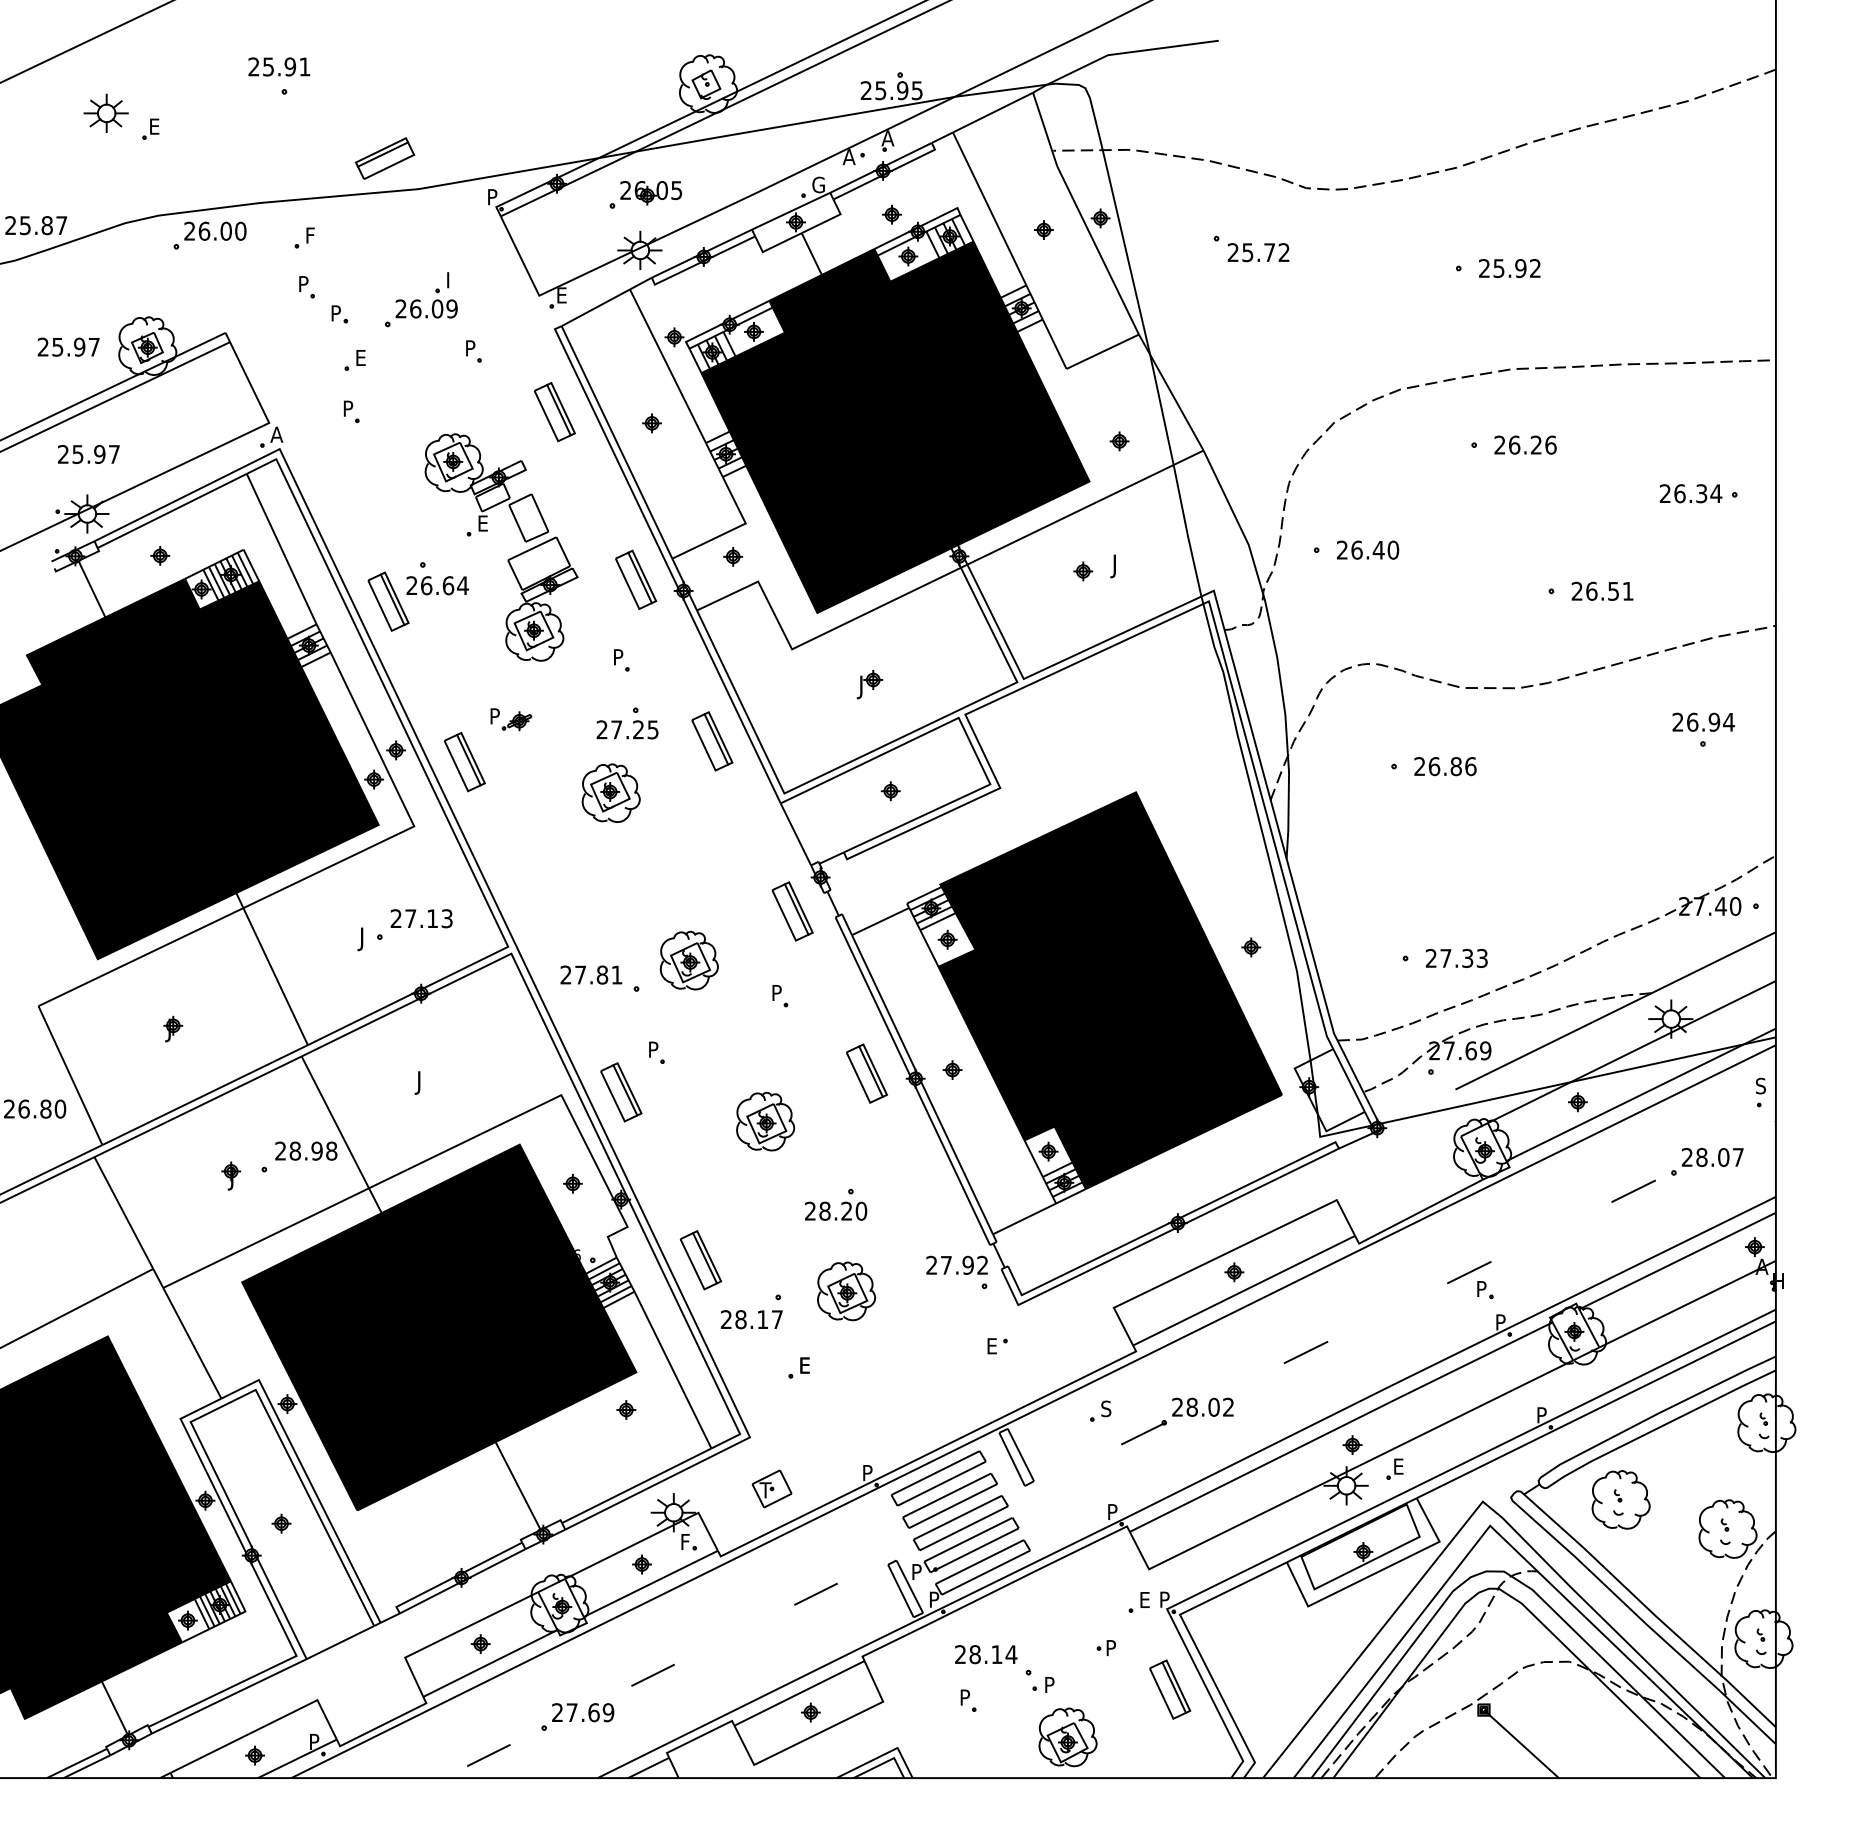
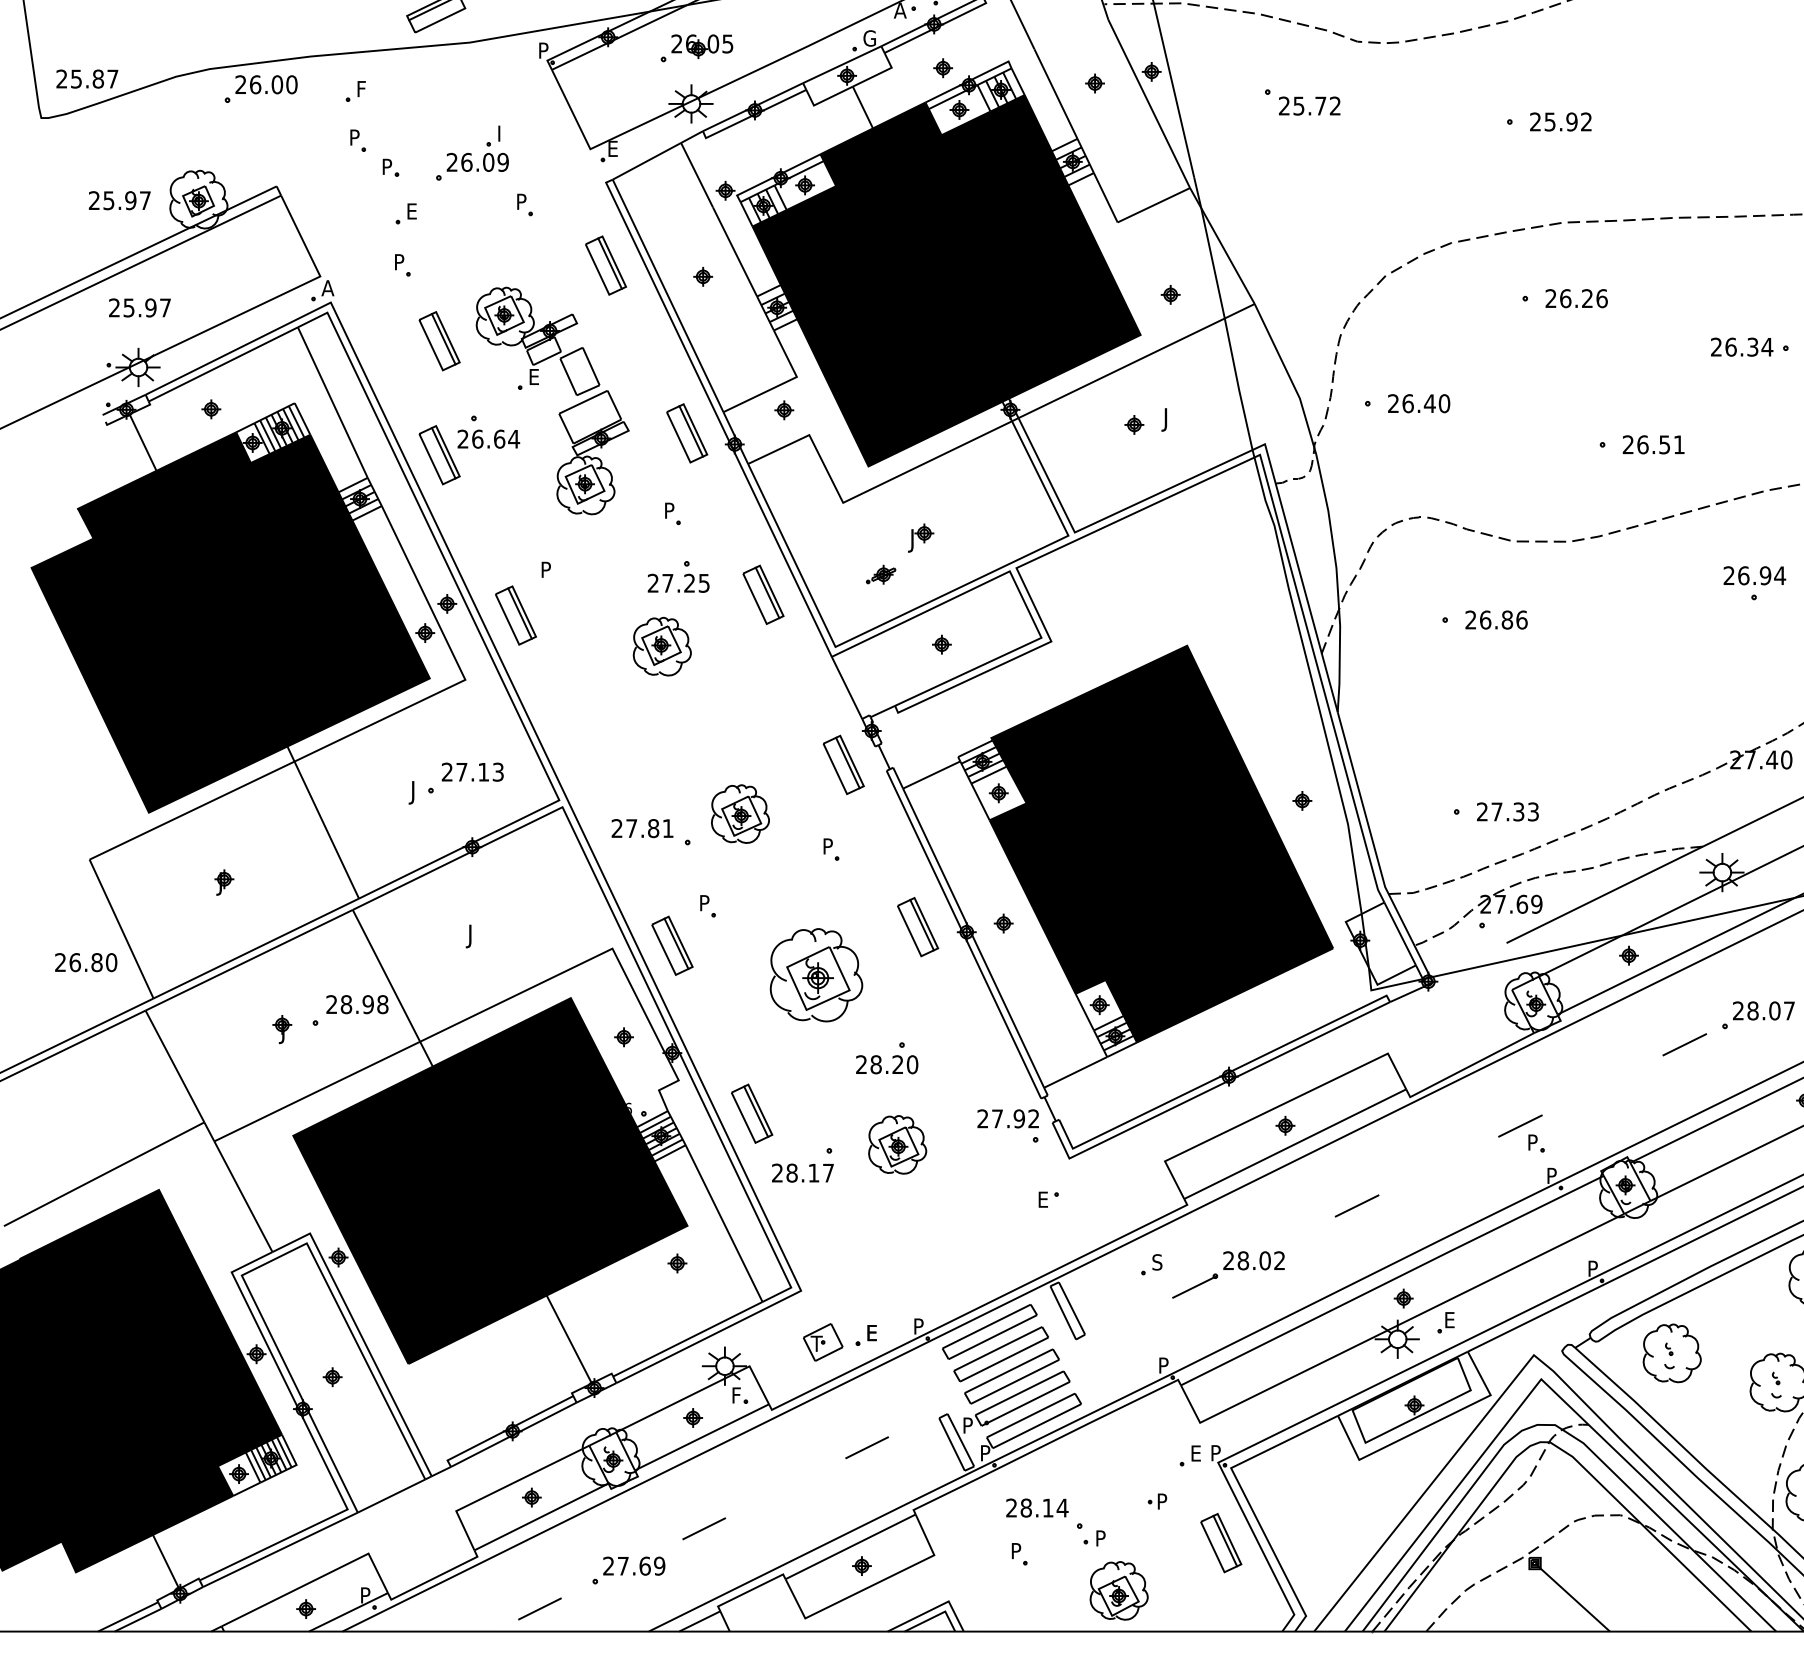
part: (388, 487) -> (439, 340), added
part: (516, 721) -> (880, 574), moved
part: (765, 1121) -> (816, 974), size x1.6
part: (798, 1367) -> (865, 1334), moved

